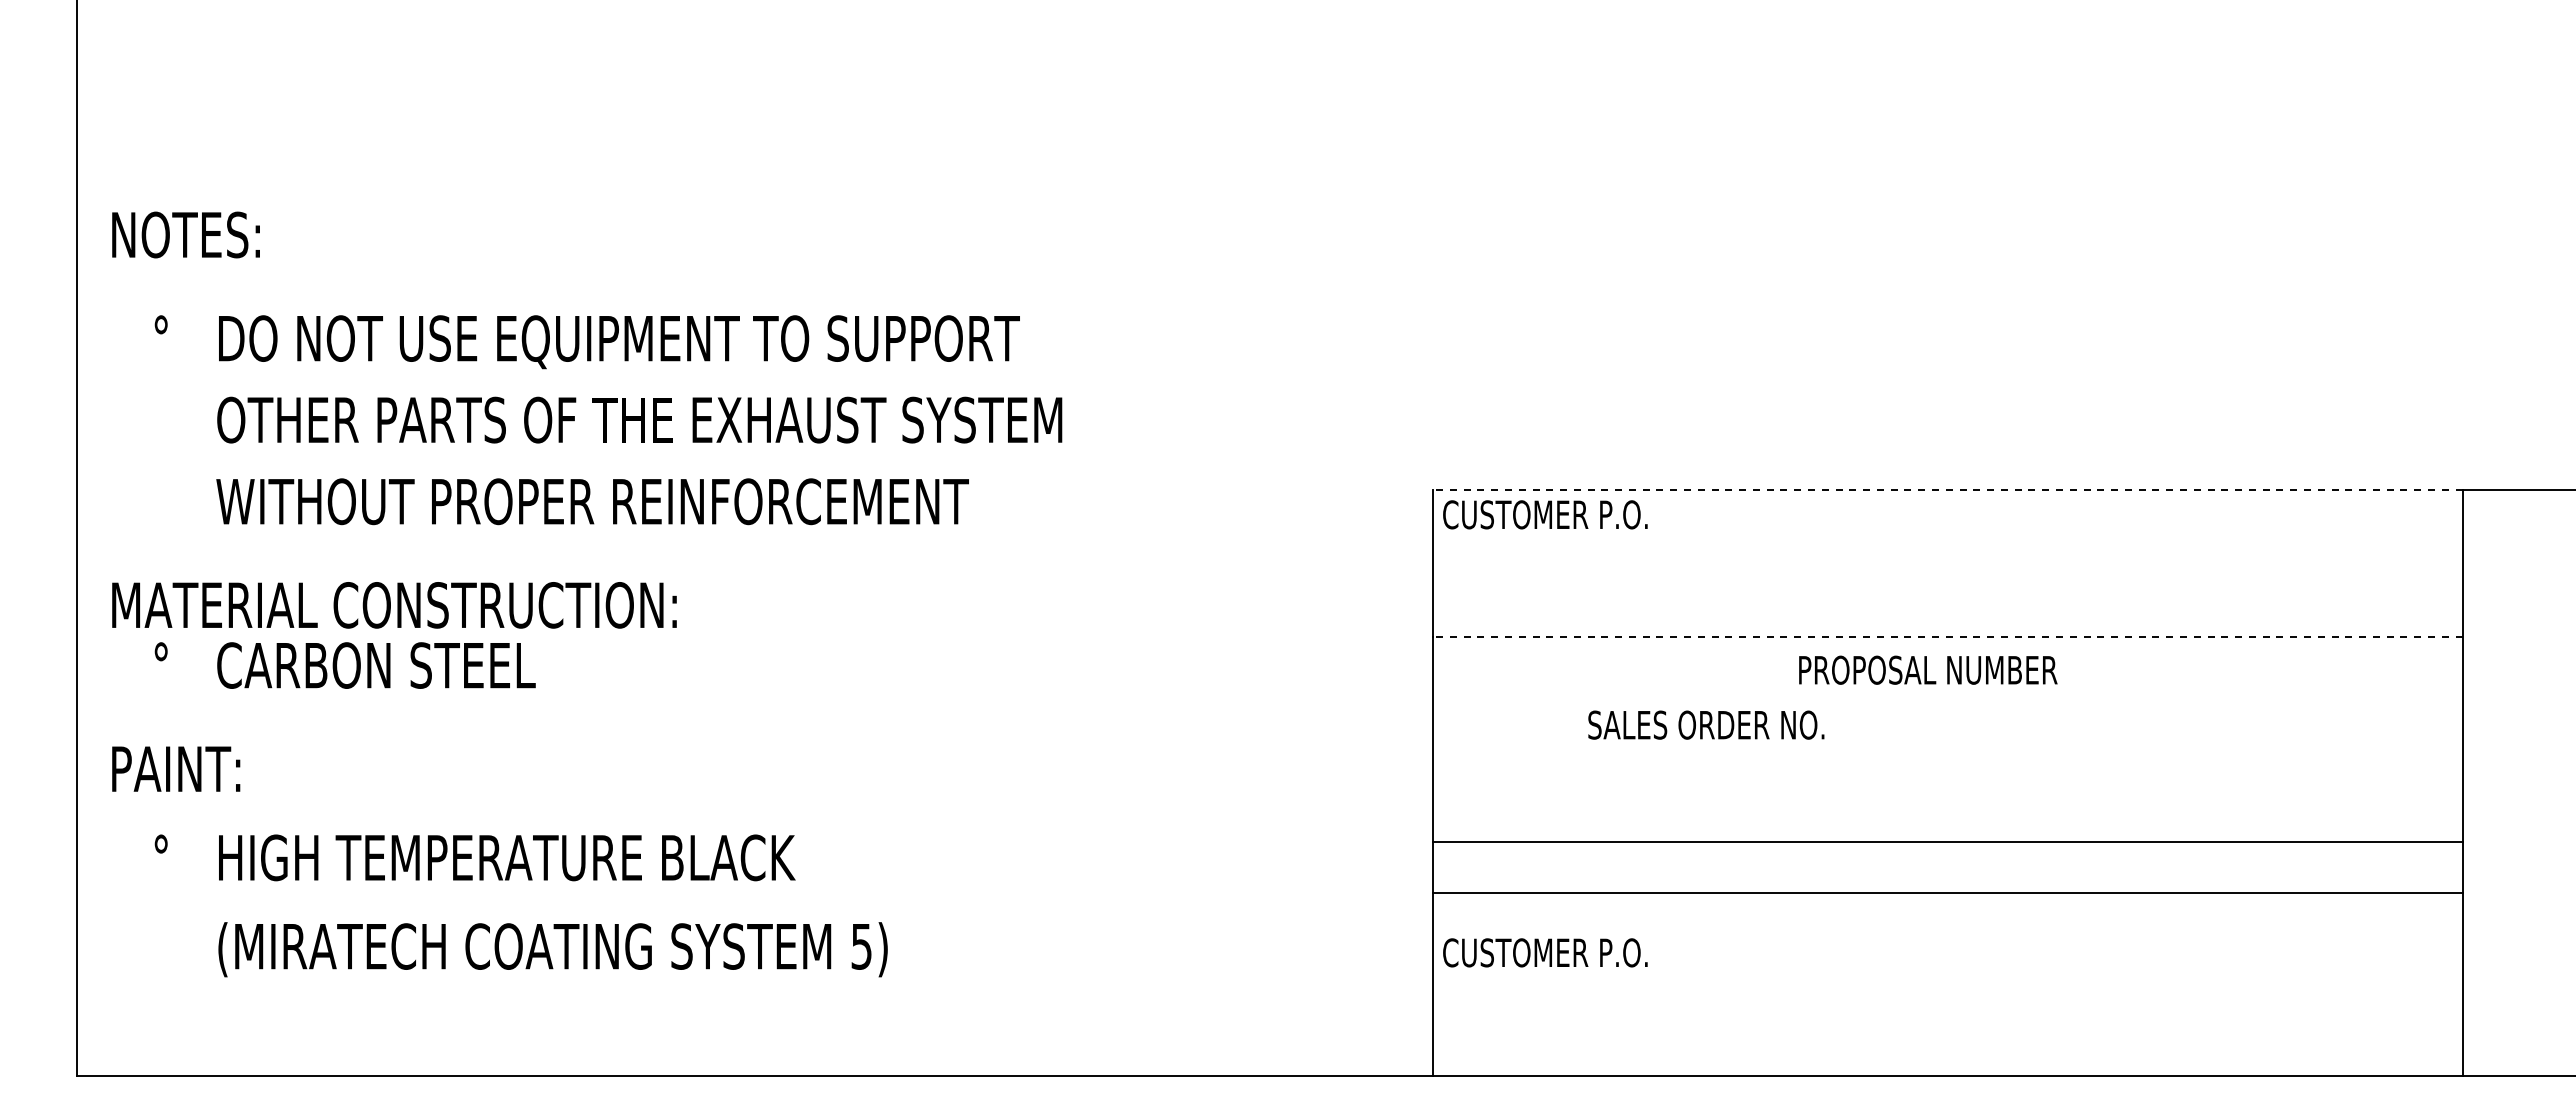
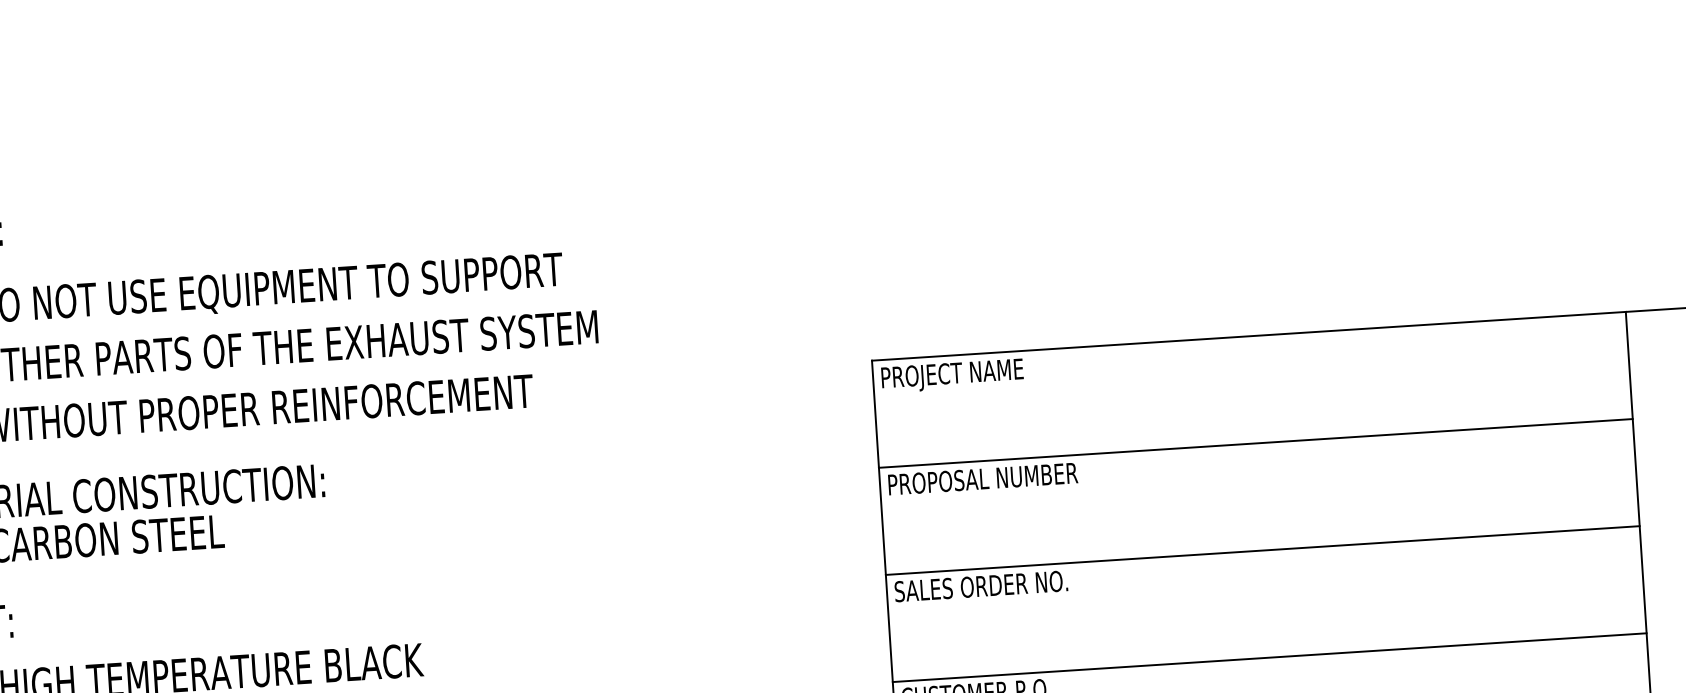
line: (1947, 490) -> (1248, 336), dashed -> solid
text: (1545, 518) -> (956, 375), CUSTOMER P.O. -> PROJECT NAME
line: (1947, 636) -> (1255, 443), dashed -> solid
text: (1928, 669) -> (983, 478), moved
text: (1706, 724) -> (981, 585), moved
line: (1947, 842) -> (1262, 550), moved
line: (1947, 892) -> (1269, 657), moved

